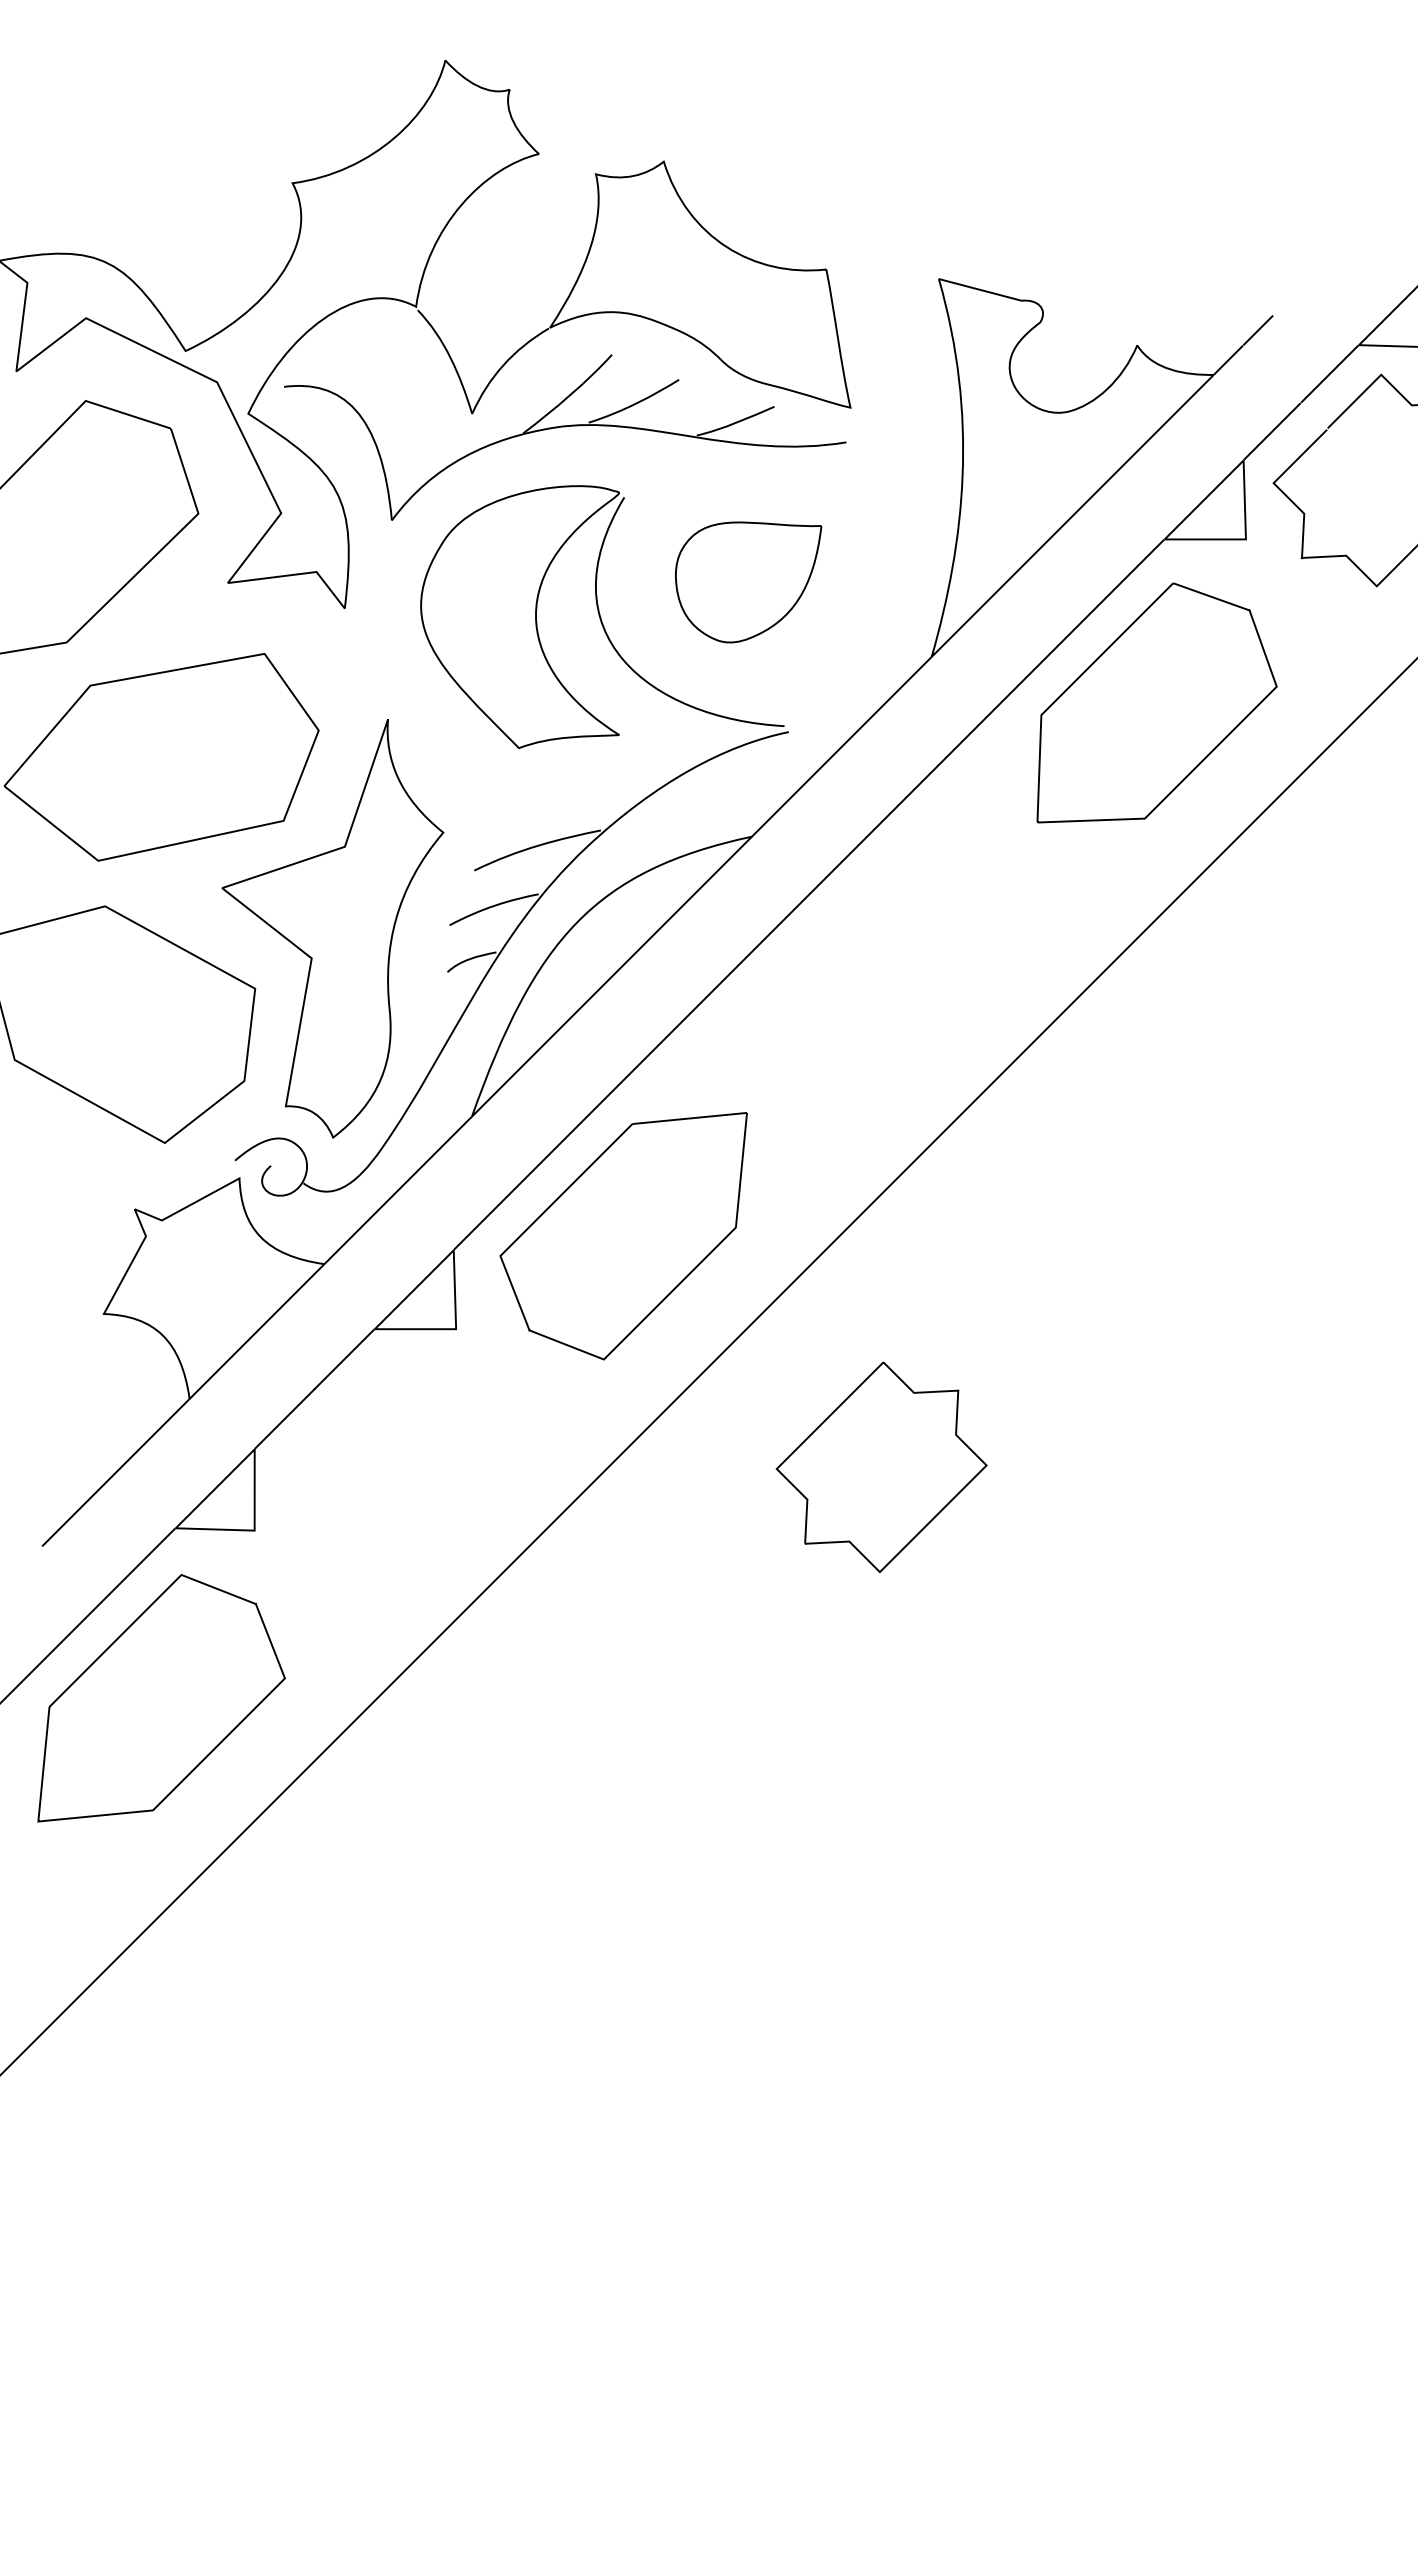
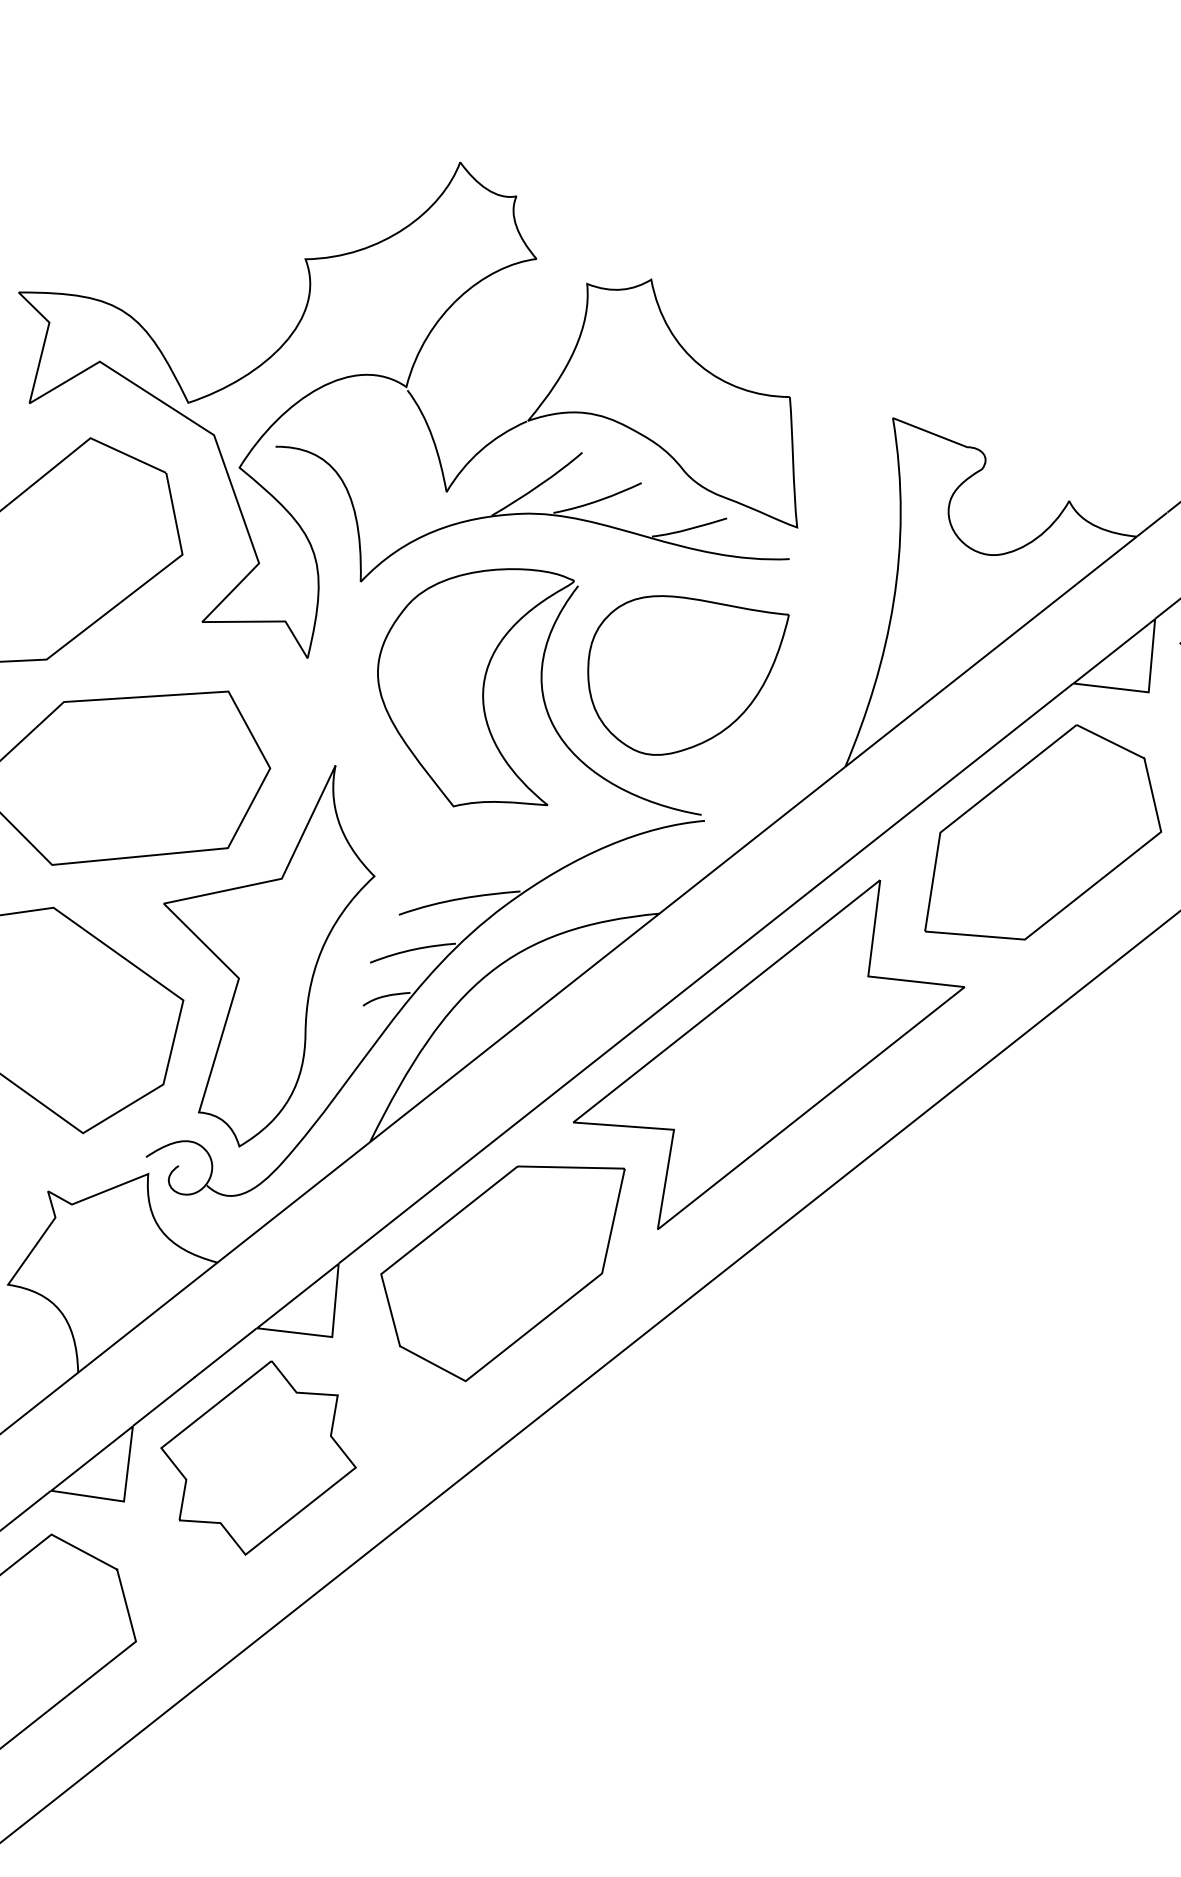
part: (748, 582) -> (683, 678), size x1.43
part: (886, 973) -> (769, 1054), added
part: (881, 1467) -> (258, 1458), moved

